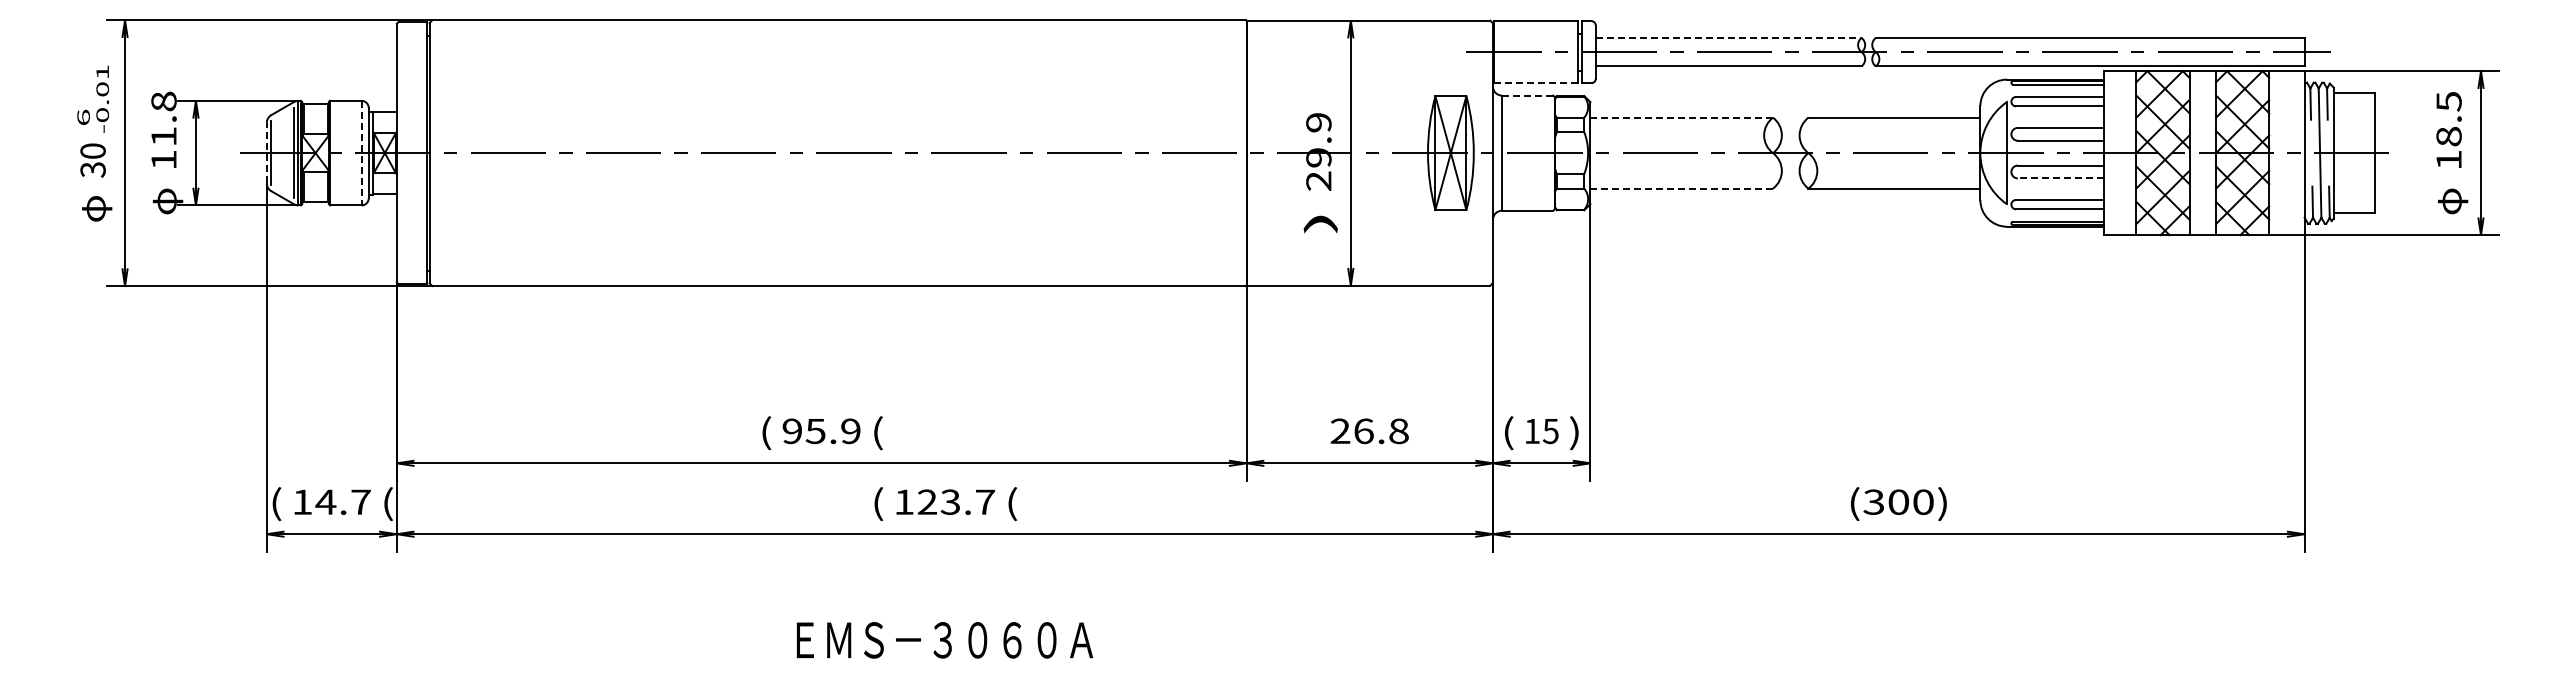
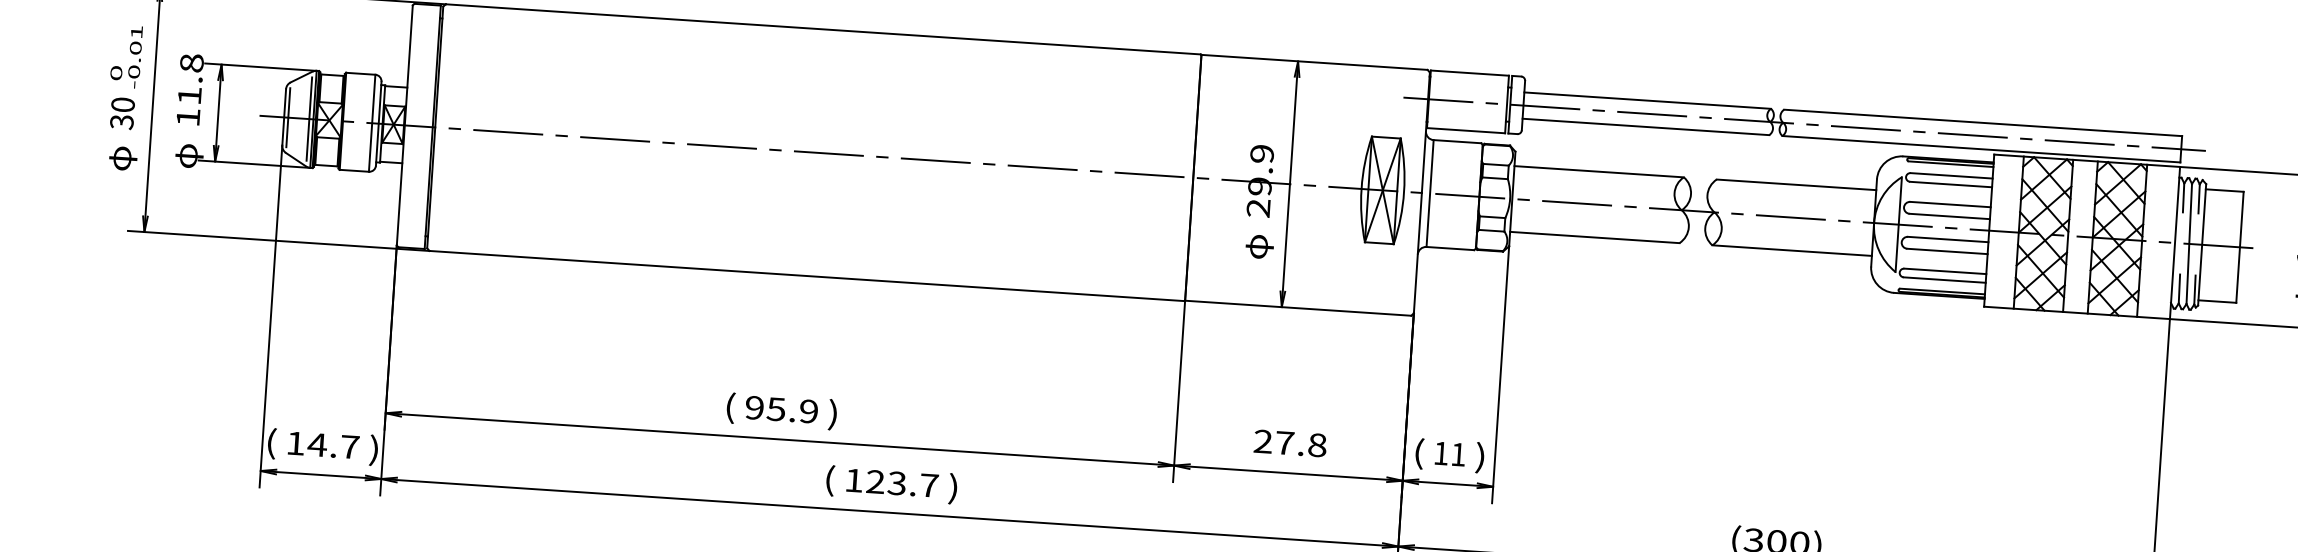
line: (1728, 37) -> (1647, 100), dashed -> solid
line: (1536, 83) -> (1466, 131), dashed -> solid
line: (1527, 95) -> (1457, 141), dashed -> solid
text: (83, 117) -> (116, 73), 6 -> 0
line: (1681, 117) -> (1598, 171), dashed -> solid
line: (266, 152) -> (283, 116), dashed -> solid
line: (361, 153) -> (371, 123), dashed -> solid
line: (2060, 178) -> (1946, 251), dashed -> solid
line: (1682, 188) -> (1595, 237), dashed -> solid
text: (1320, 222) -> (1257, 246), ) -> φ
text: (1363, 431) -> (1284, 443), 26.8 -> 27.8
text: (1550, 431) -> (1458, 454), 15 -> 11
text: (877, 433) -> (833, 415), ( -> )
text: (387, 504) -> (374, 450), ( -> )
text: (1011, 504) -> (953, 489), ( -> )

